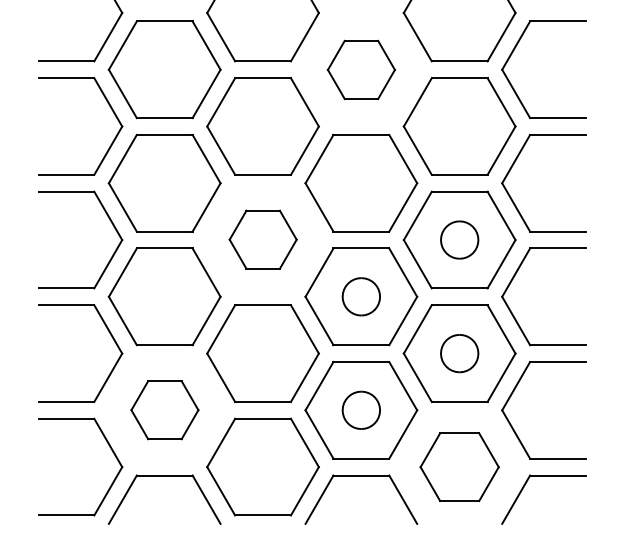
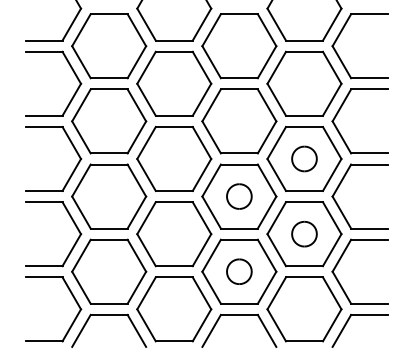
part: (361, 70) -> (239, 46), size x1.67
part: (263, 239) -> (174, 158), size x1.67
part: (165, 409) -> (109, 271), size x1.67
part: (459, 467) -> (304, 309), size x1.43

